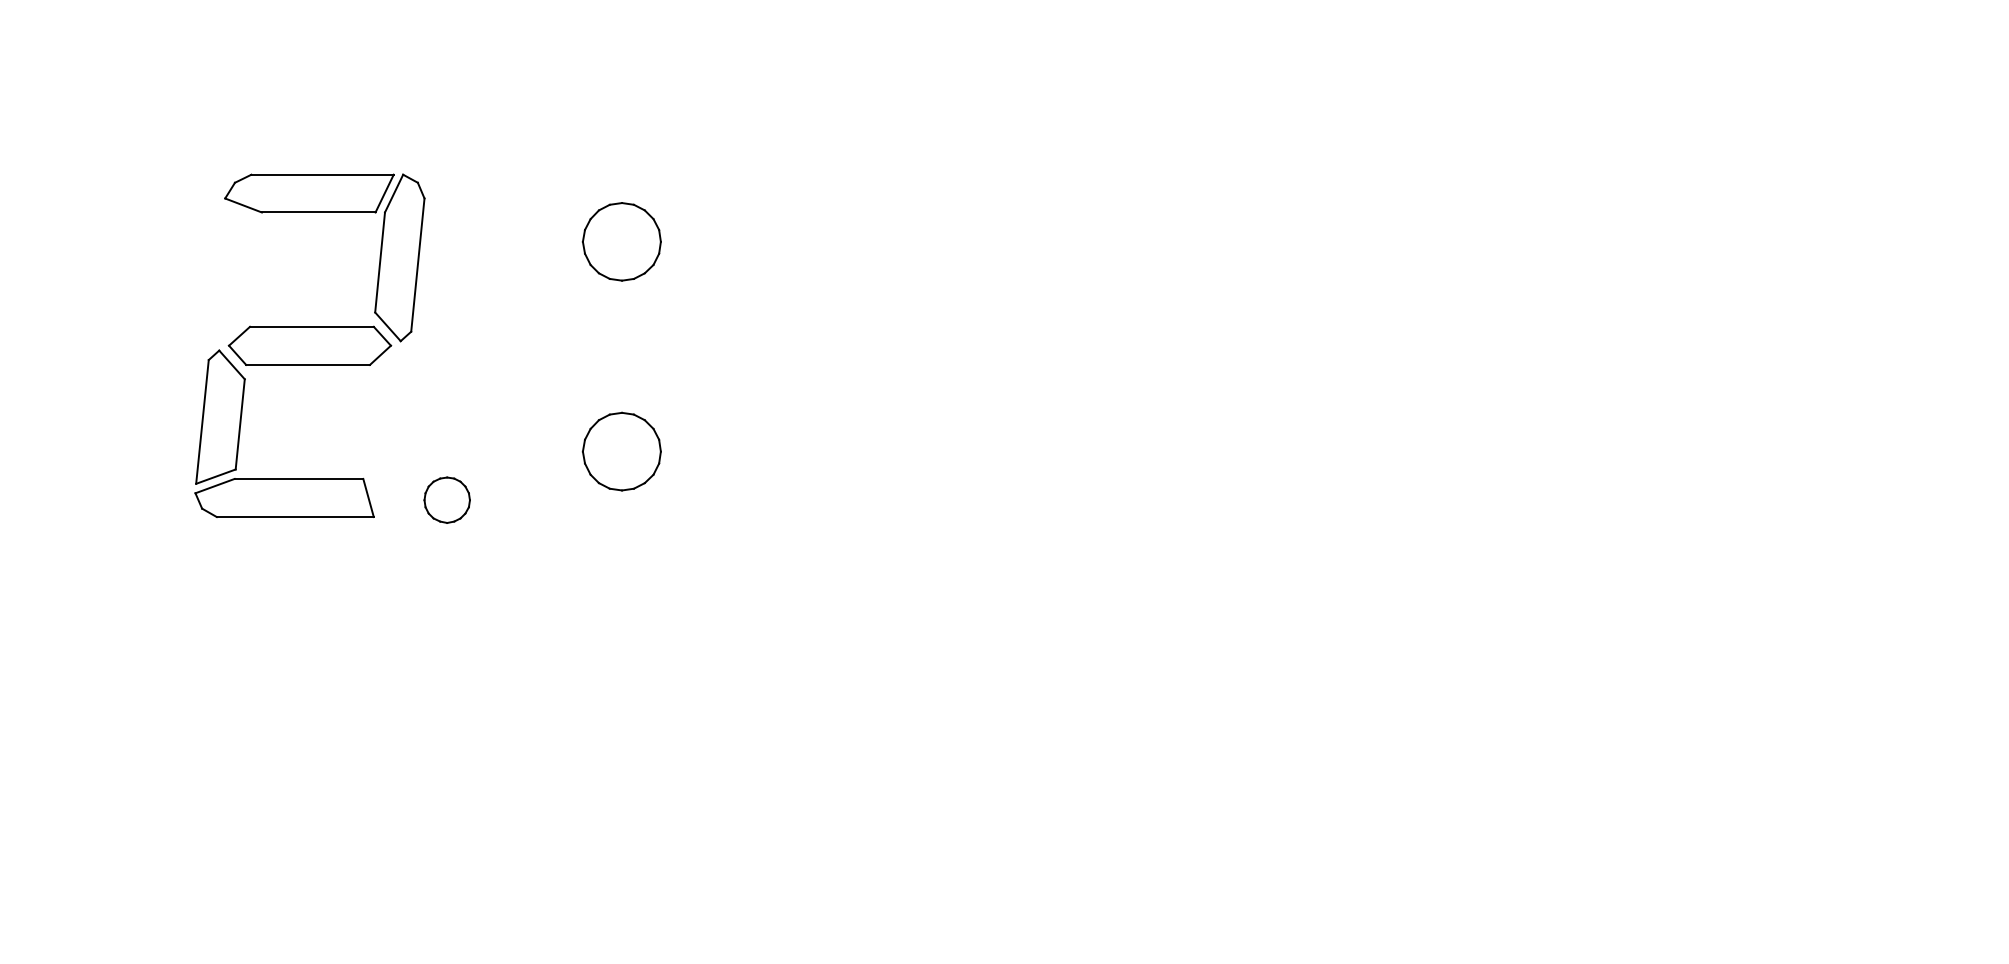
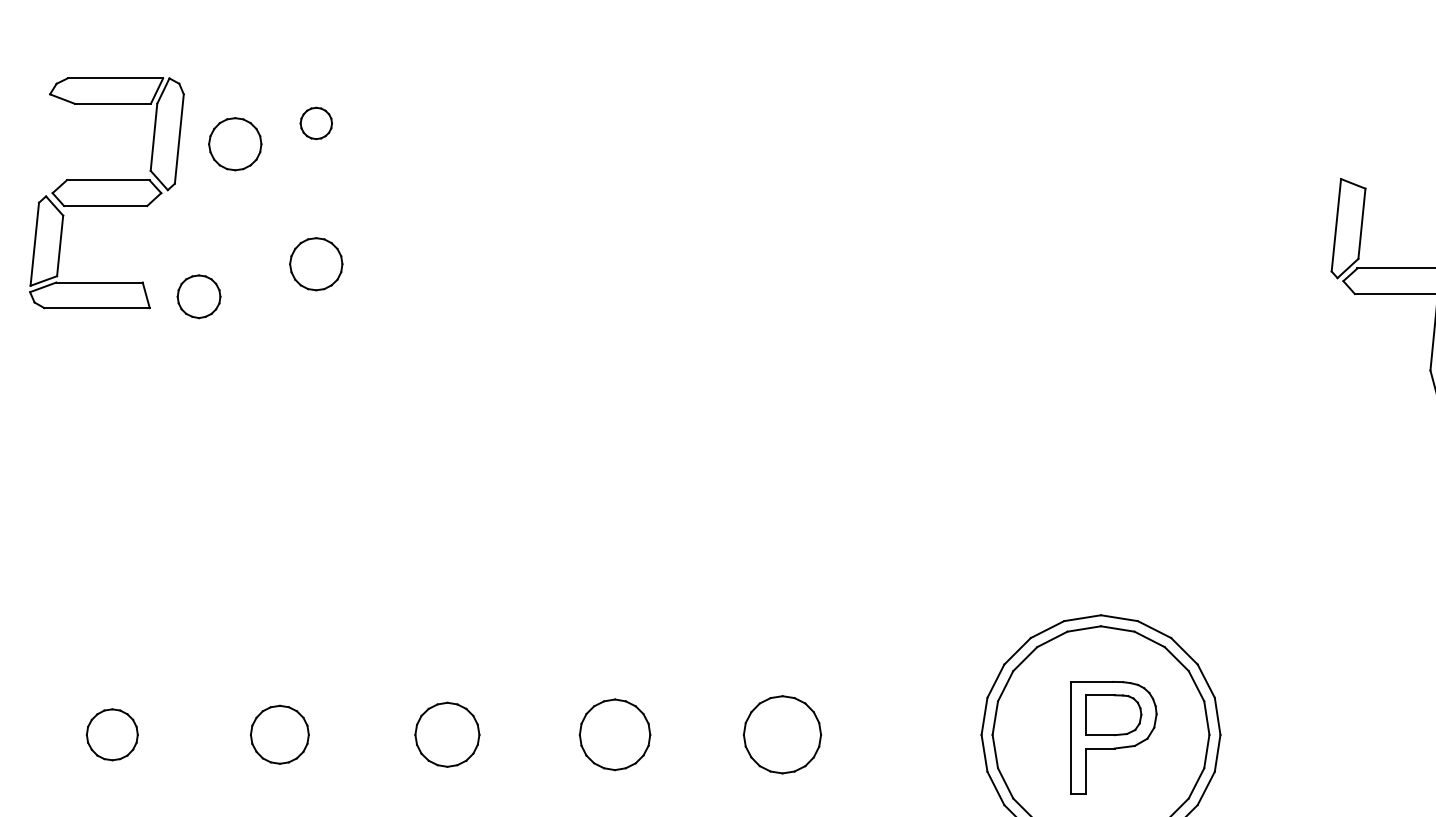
part: (622, 241) -> (316, 123), size x0.6
part: (501, 273) -> (235, 144), added
part: (446, 499) -> (198, 296), size x1.4

